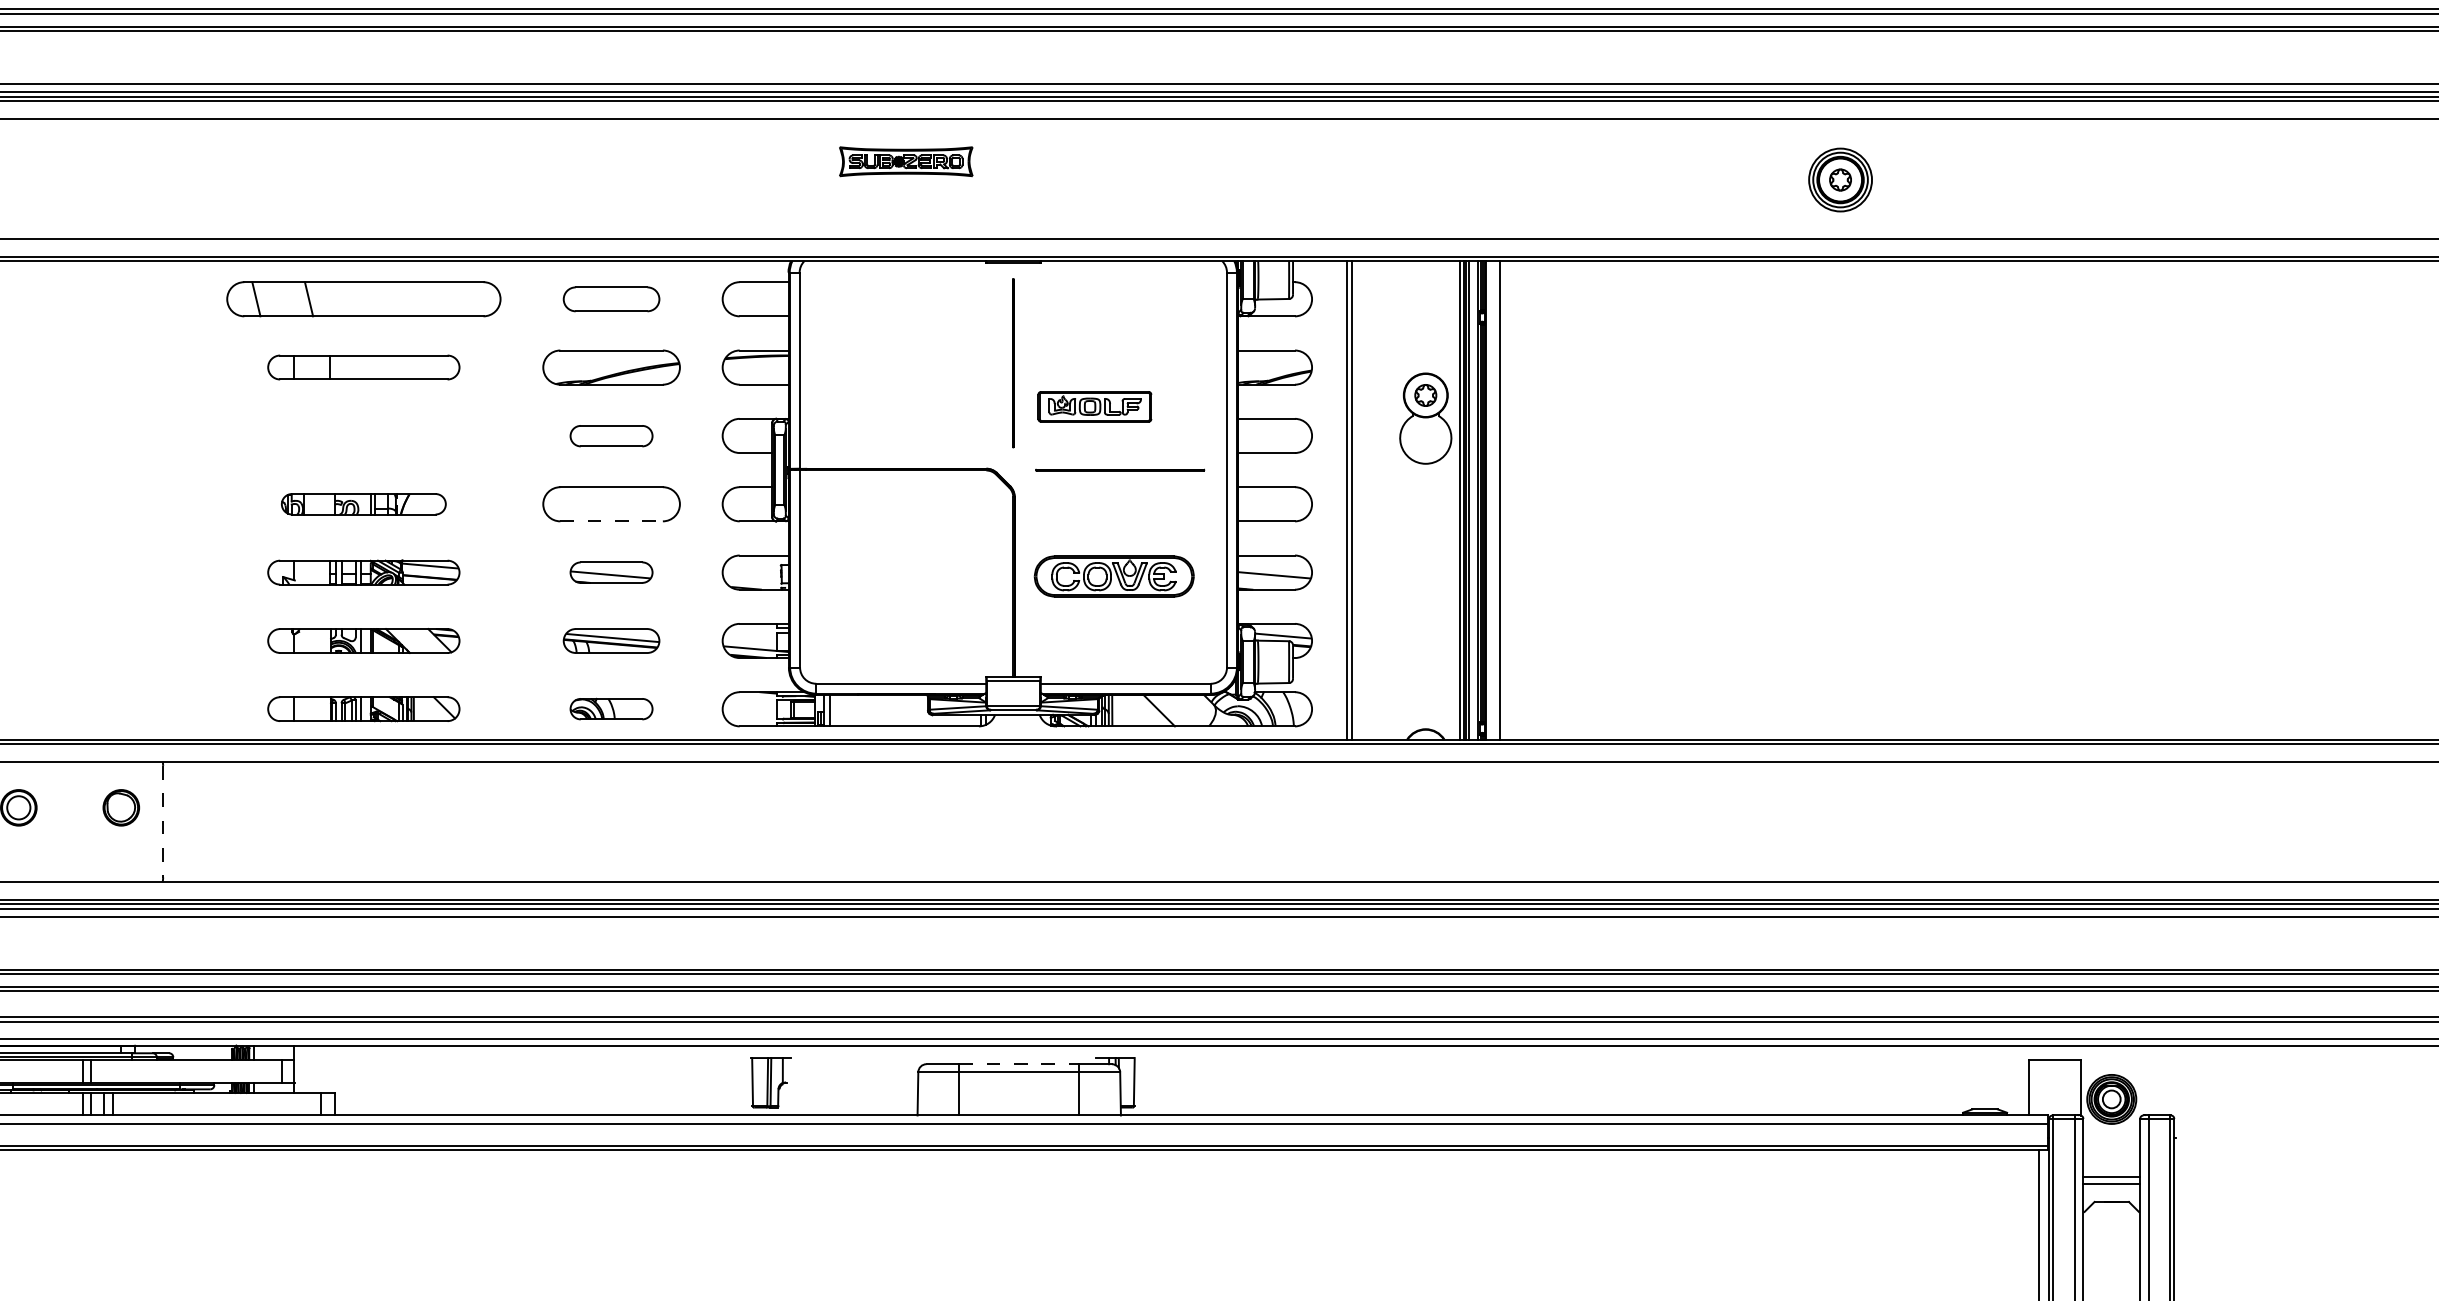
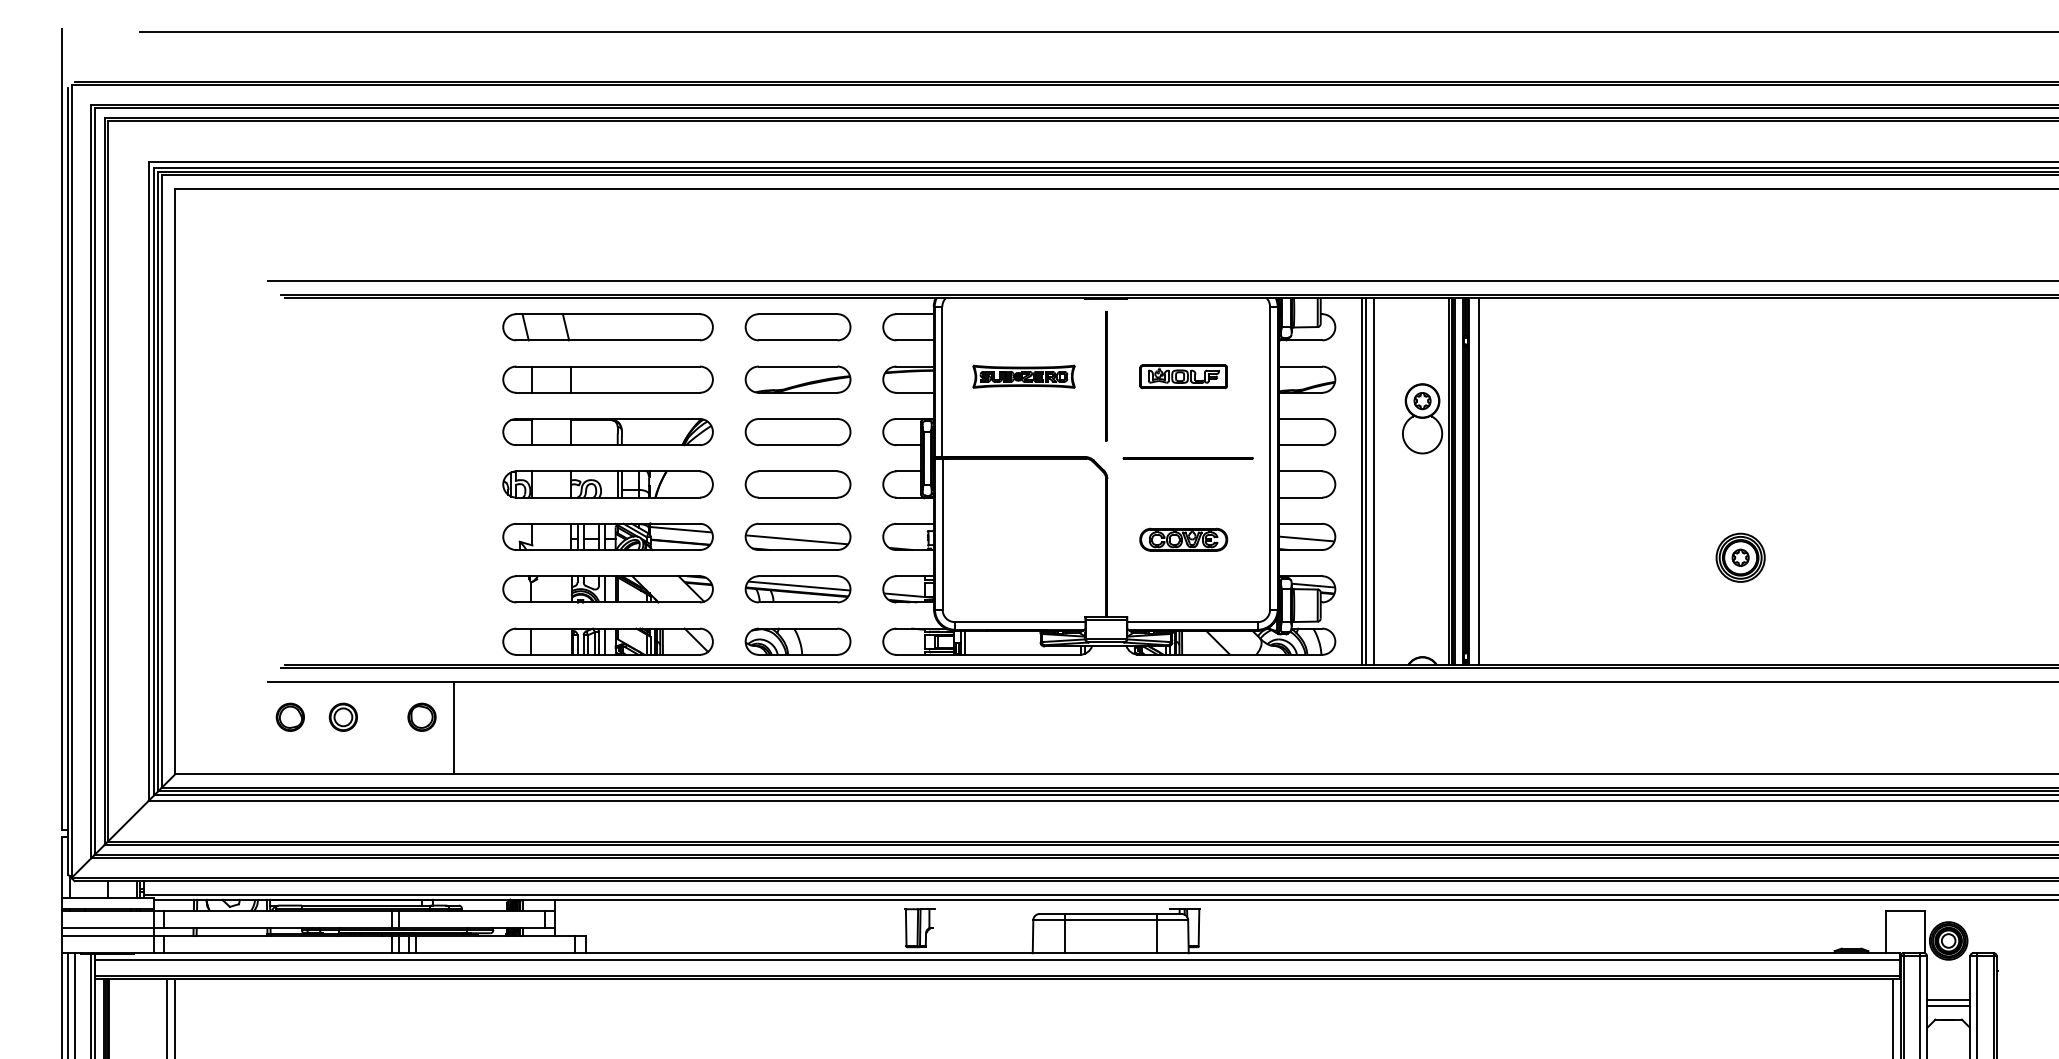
part: (905, 161) -> (1023, 376), moved
part: (1840, 179) -> (1740, 557), moved
part: (610, 299) -> (797, 327), size x1.43
part: (363, 367) -> (607, 379), size x1.43
part: (1094, 406) -> (1183, 376), moved
part: (363, 436) -> (607, 432), added
part: (610, 436) -> (797, 432), size x1.67
line: (1361, 500) -> (1373, 481), added
part: (363, 504) -> (607, 484), size x1.67
line: (612, 521) -> (798, 497), dashed -> solid
part: (363, 572) -> (607, 536), size x1.43
part: (610, 572) -> (797, 536), size x1.67
part: (1114, 575) -> (1183, 539), size x0.71
part: (363, 641) -> (607, 589), size x1.43
part: (610, 641) -> (797, 589), size x1.43
part: (363, 708) -> (607, 641), size x1.43
part: (610, 708) -> (797, 641), size x1.67
line: (163, 821) -> (454, 727), dashed -> solid
line: (1018, 1063) -> (1110, 913), dashed -> solid

